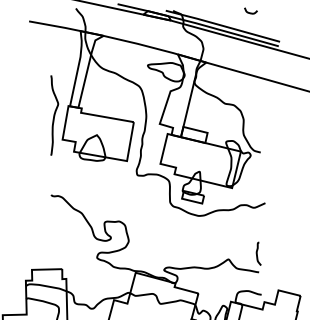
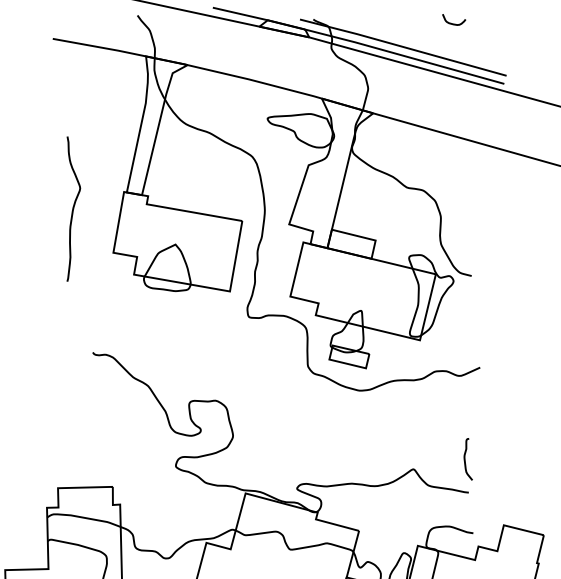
curve: (54, 115) -> (73, 209), moved

